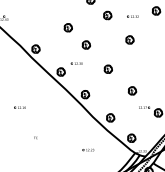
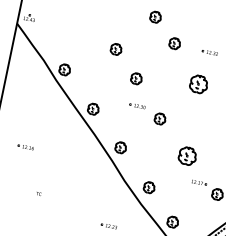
part: (129, 39) -> (198, 83), size x1.6
line: (76, 62) -> (137, 104), moved
part: (132, 90) -> (187, 155), size x1.6

